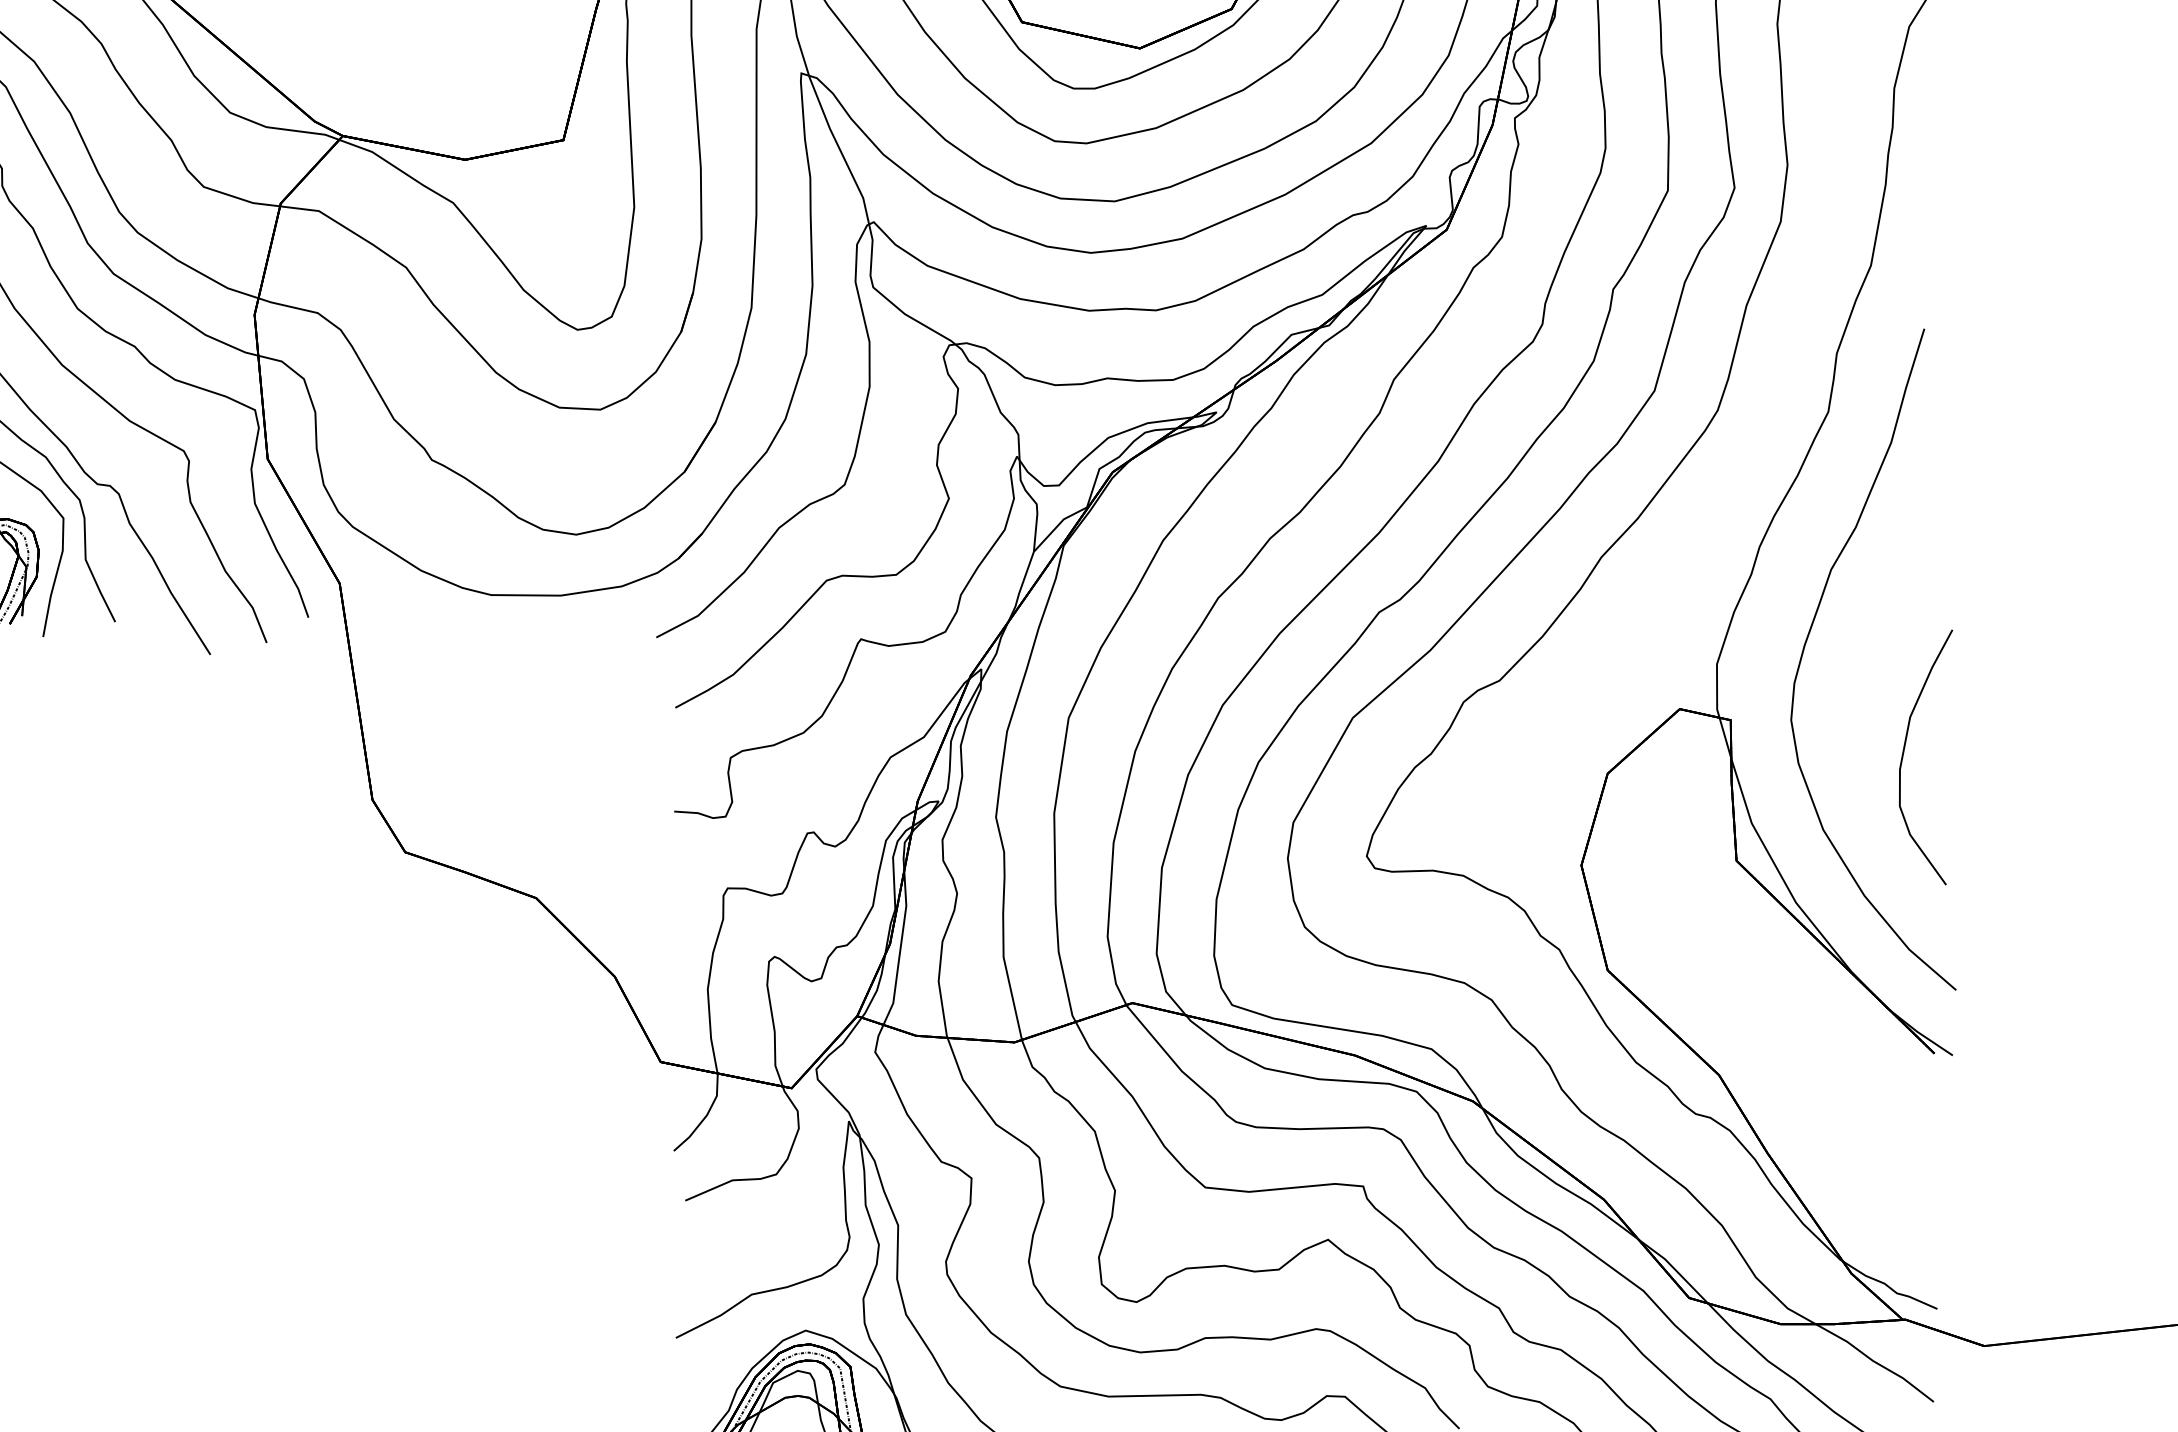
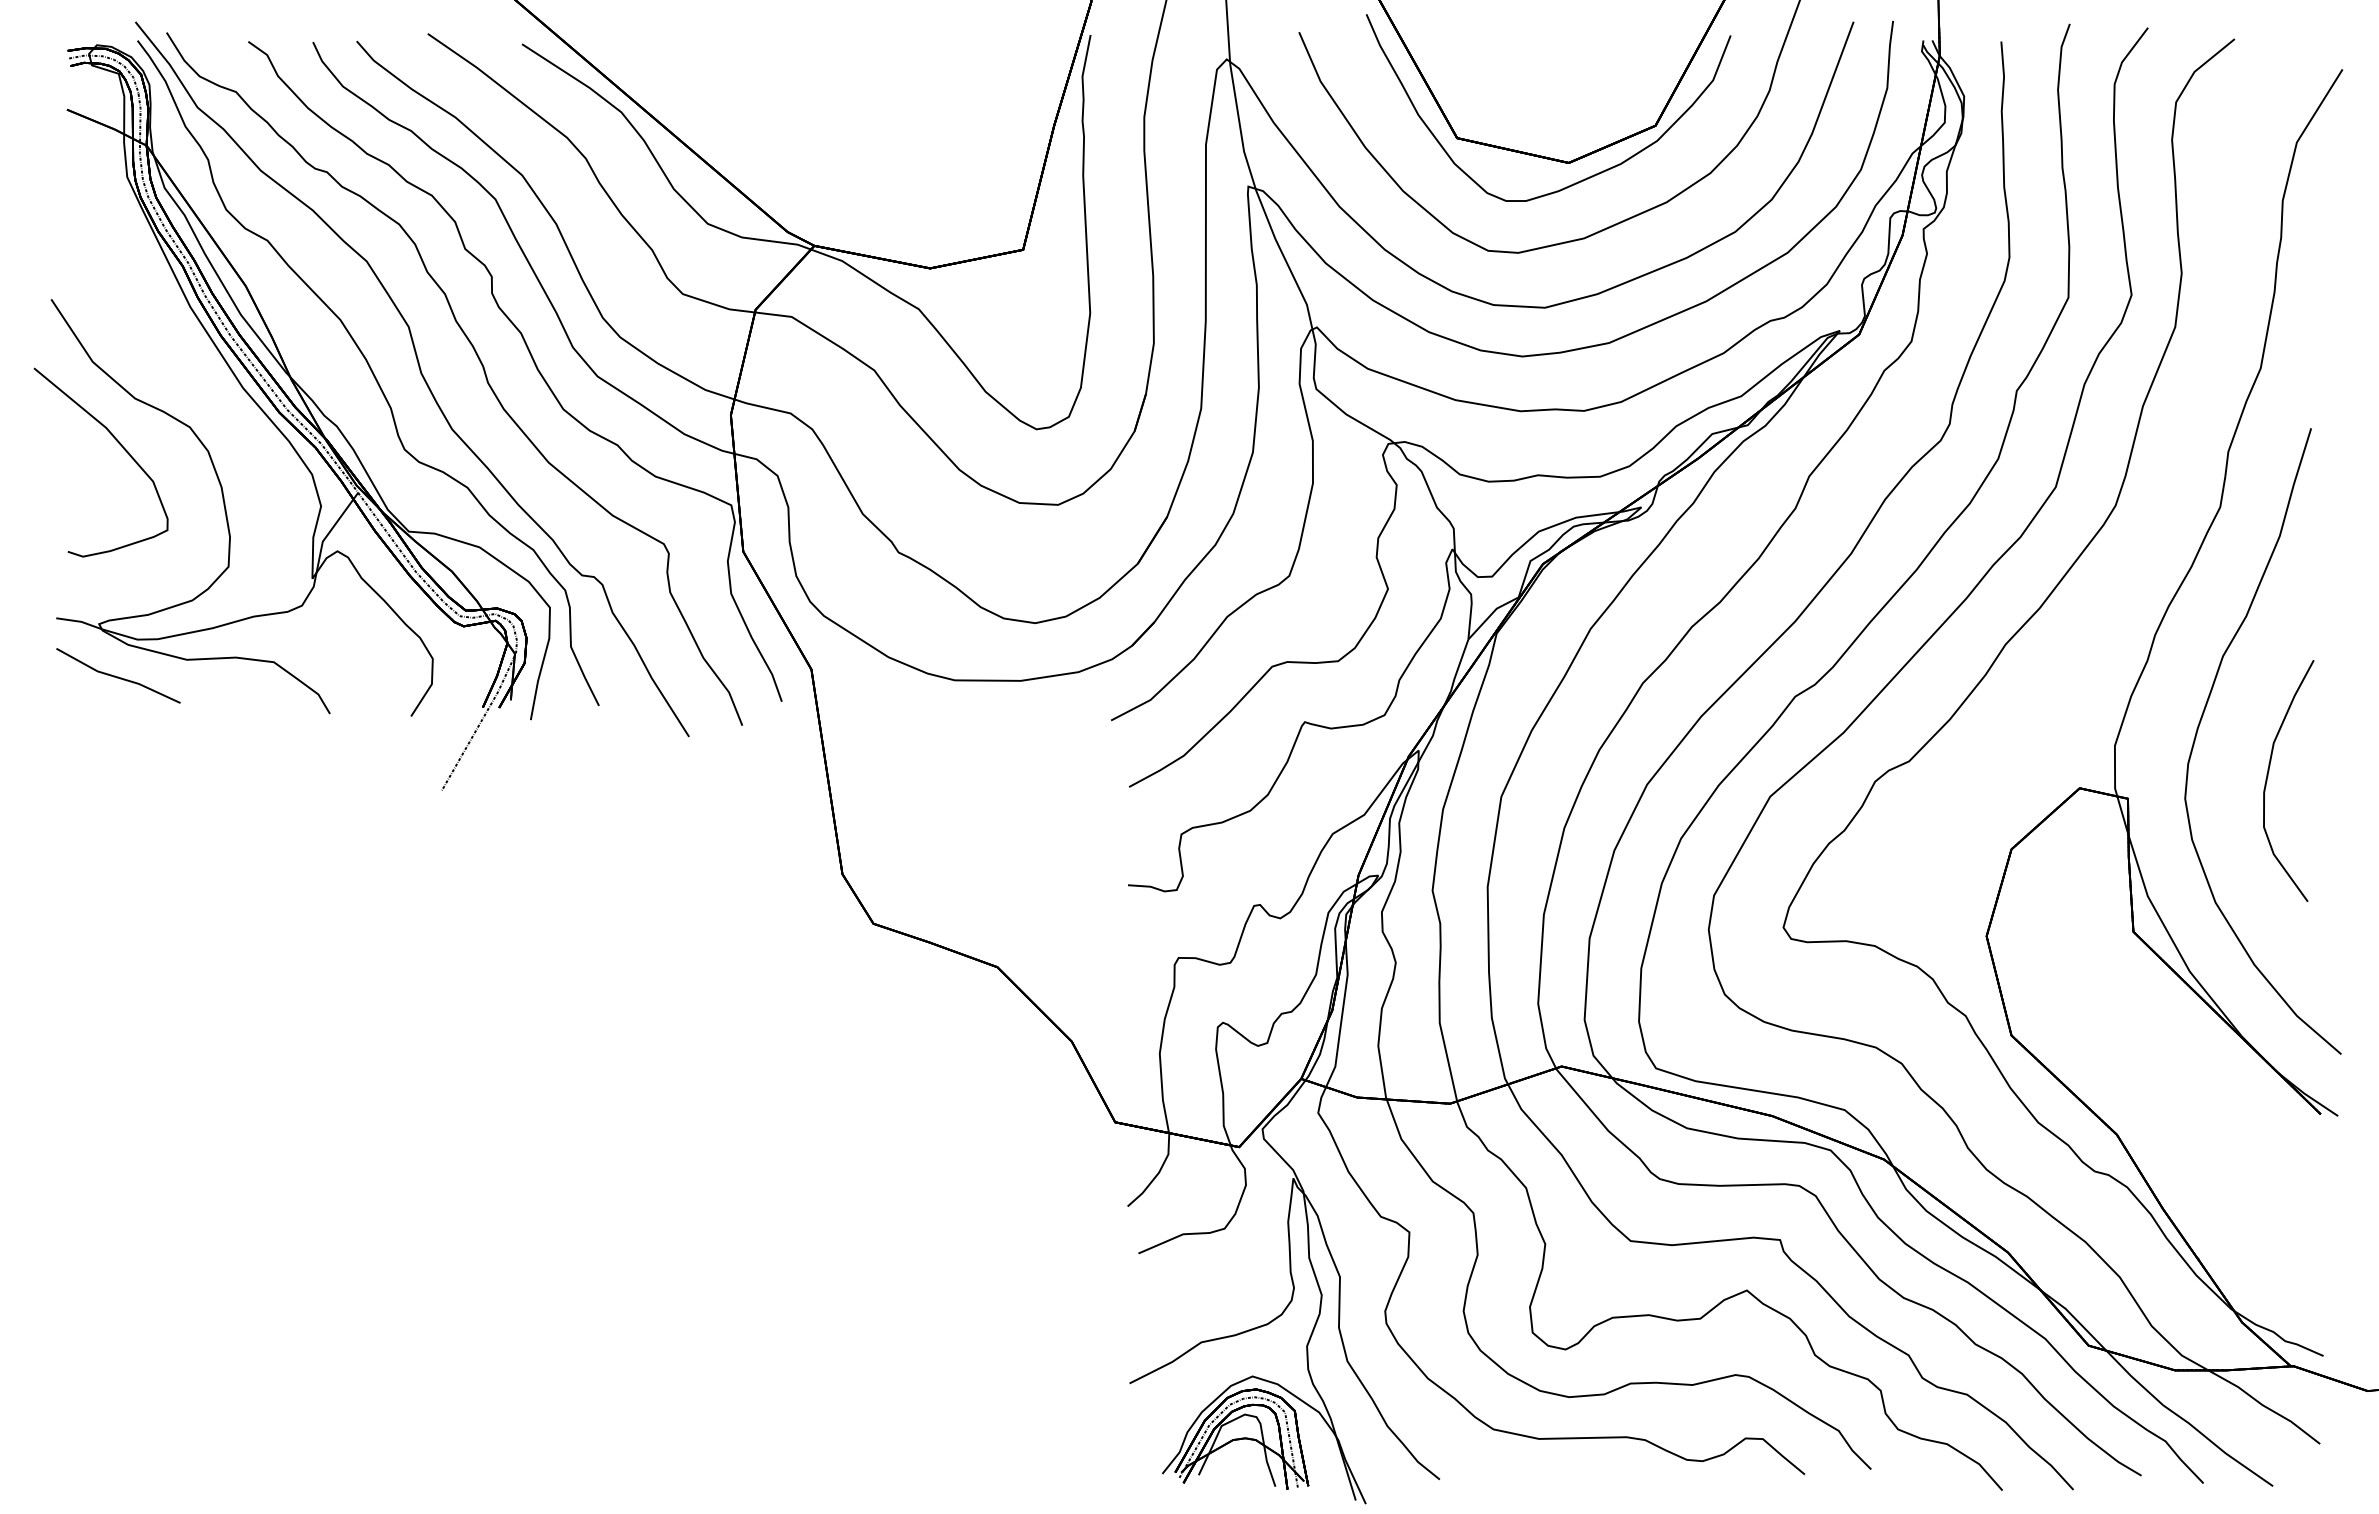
part: (1904, 752) -> (2268, 776), moved

